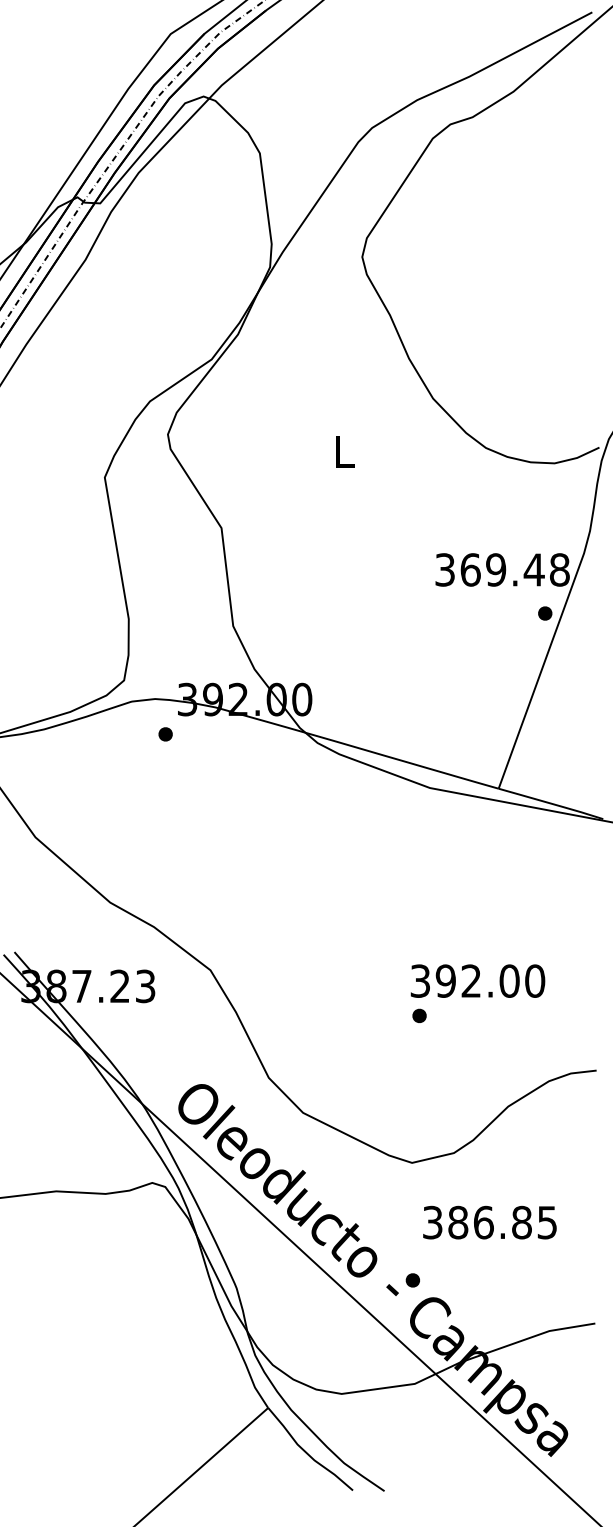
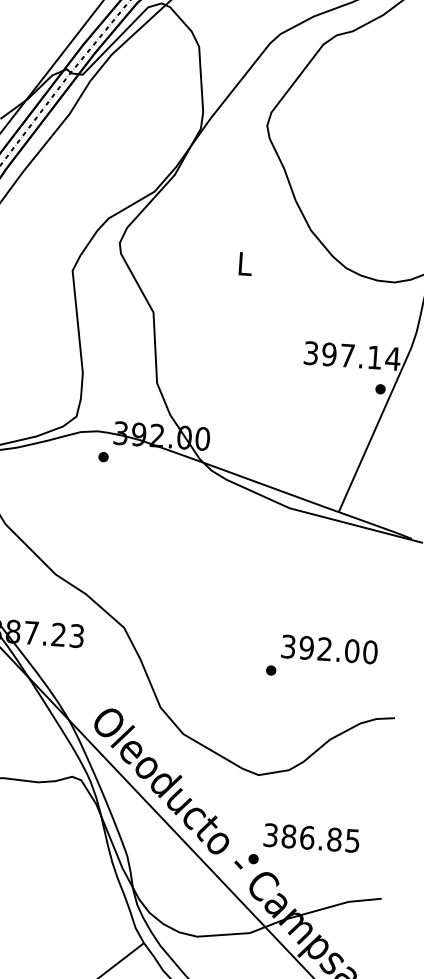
text: (515, 569) -> (361, 356), 369.48 -> 397.14
text: (477, 980) -> (329, 649), moved
text: (489, 1222) -> (311, 837), moved

